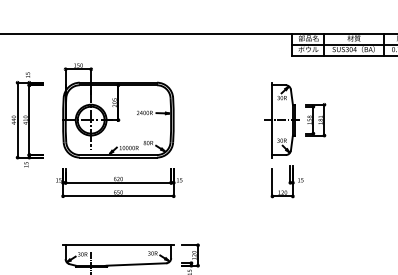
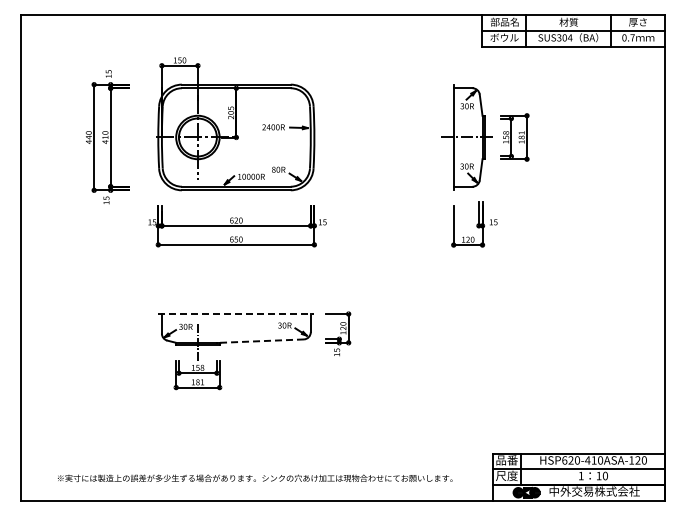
line: (118, 245) -> (236, 314), solid -> dashed
line: (136, 264) -> (261, 341), solid -> dashed

